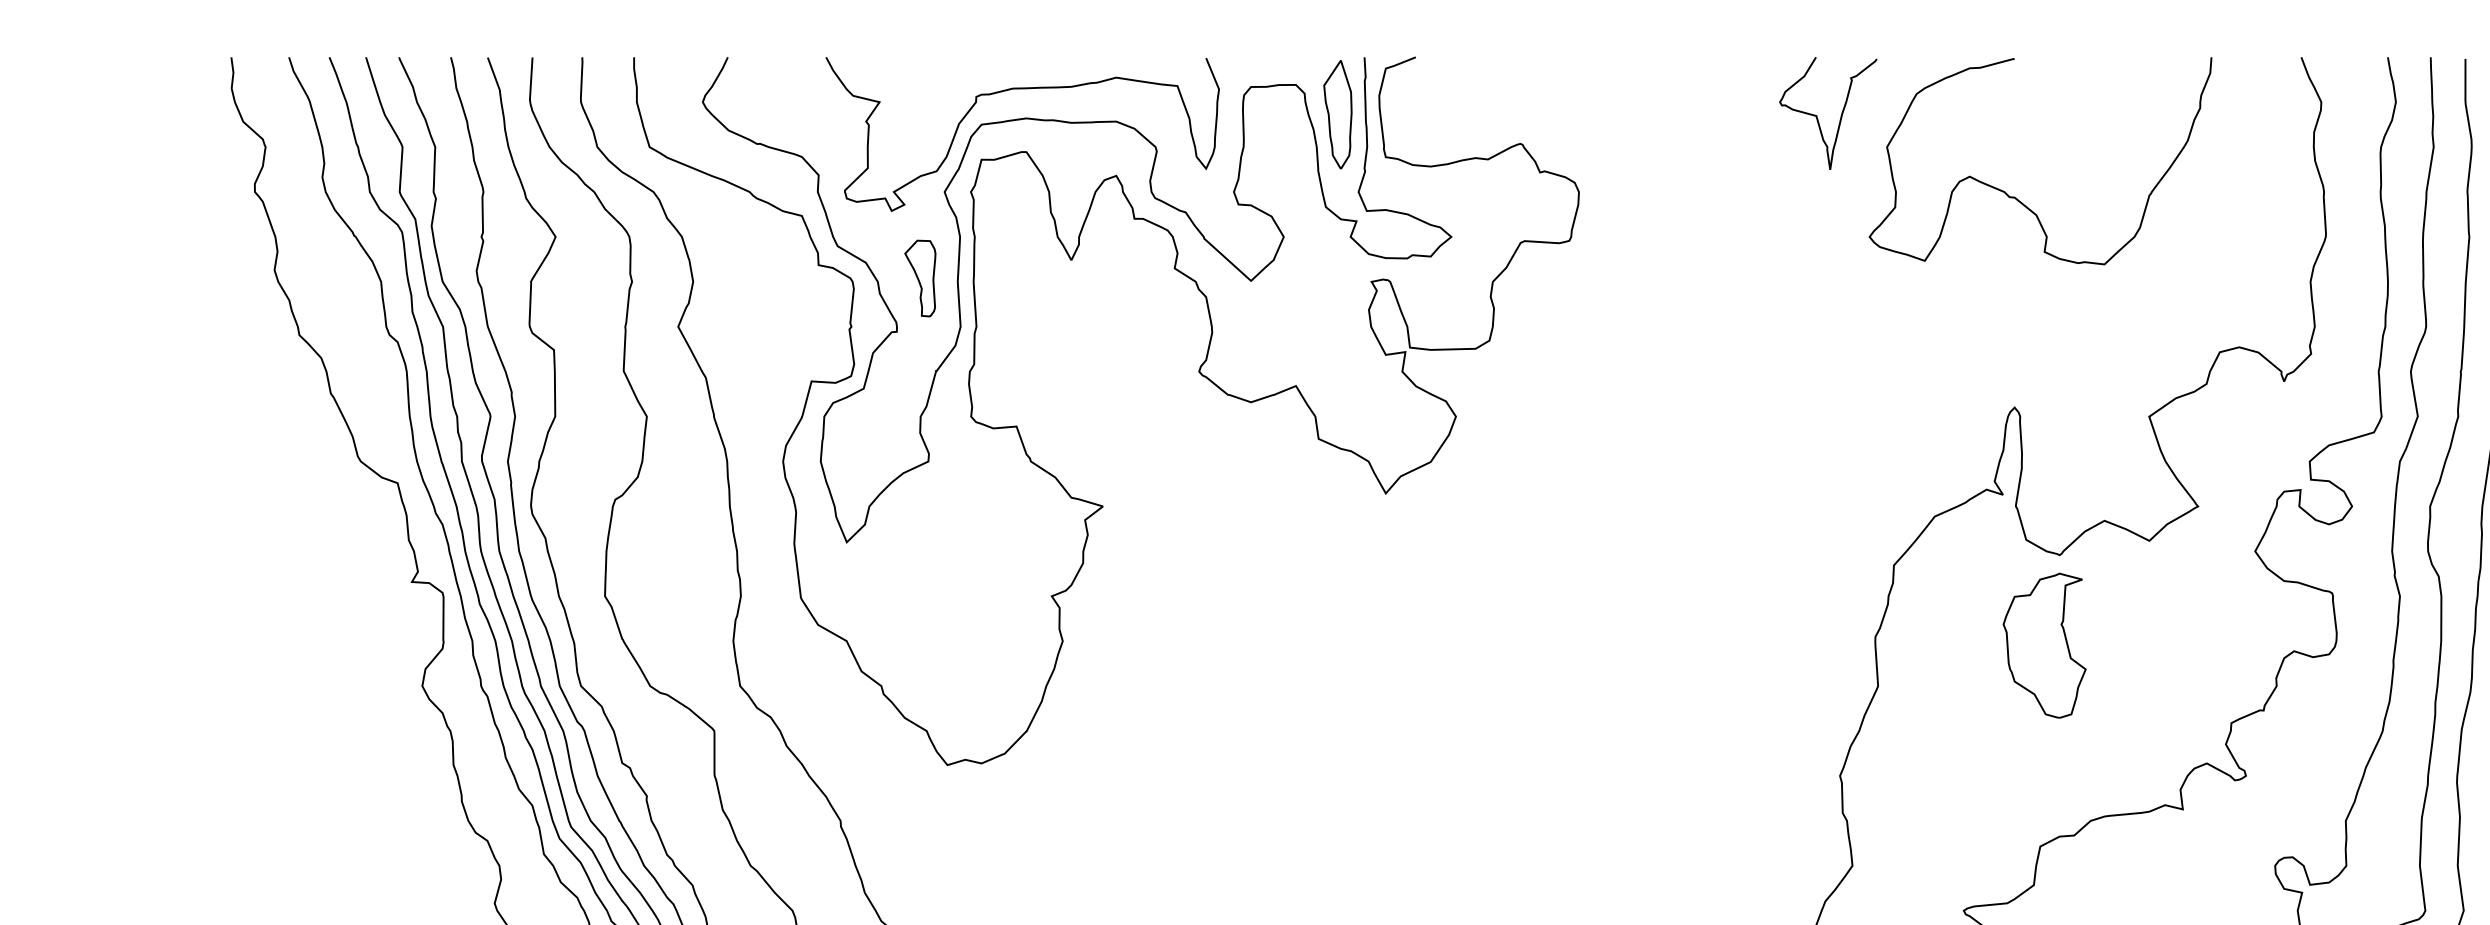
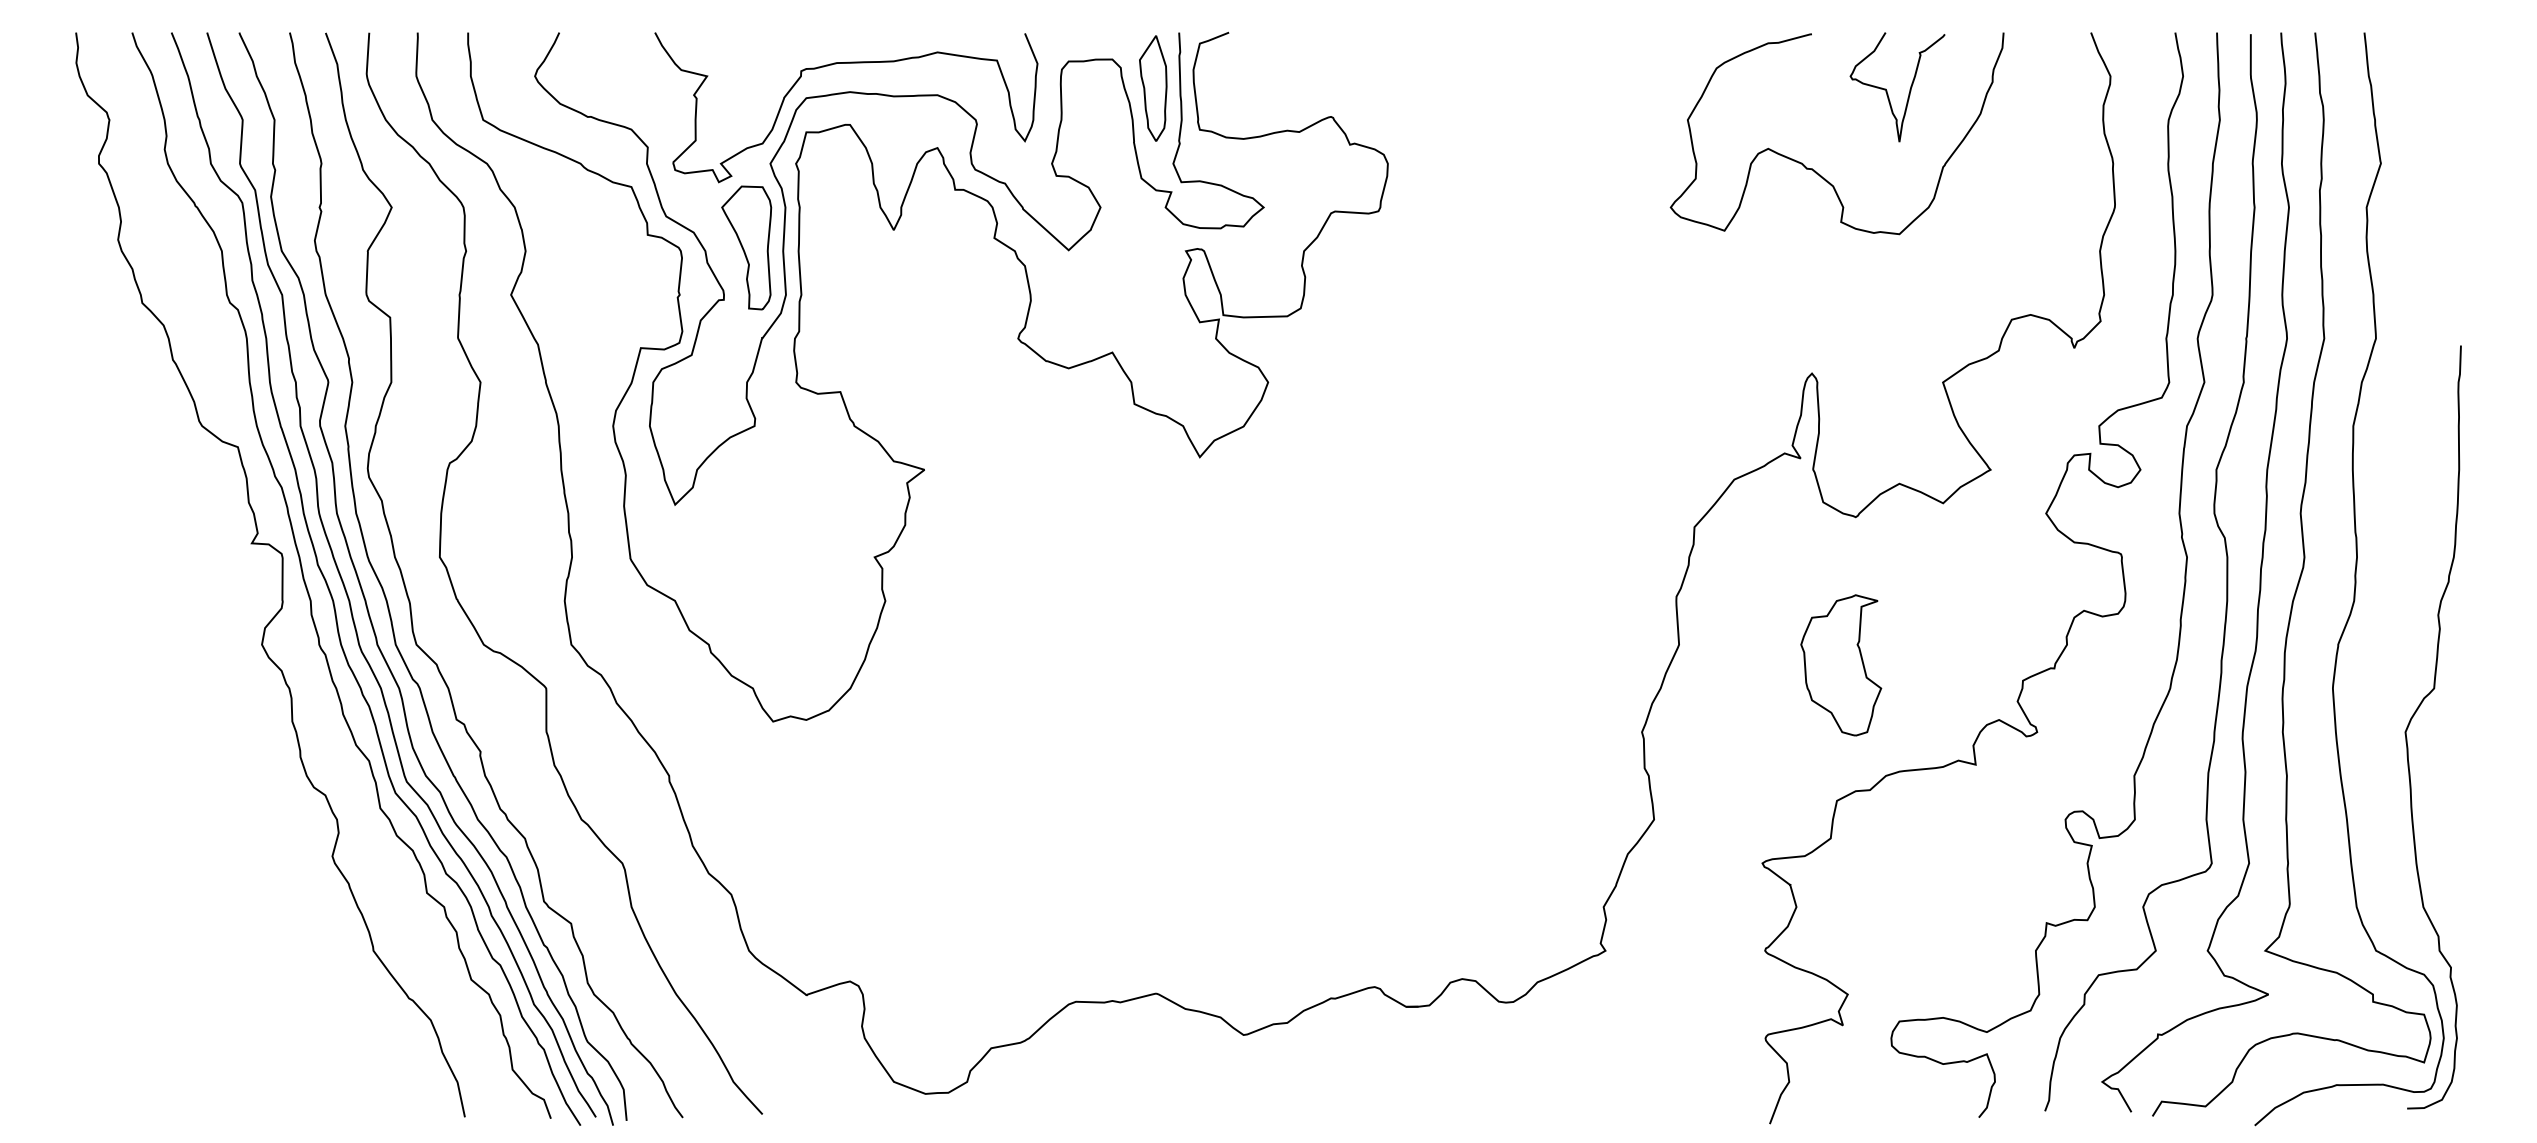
curve: (1817, 116) -> (1887, 90), moved
part: (920, 278) -> (746, 247), size x1.67
part: (2044, 645) -> (1841, 665), moved

